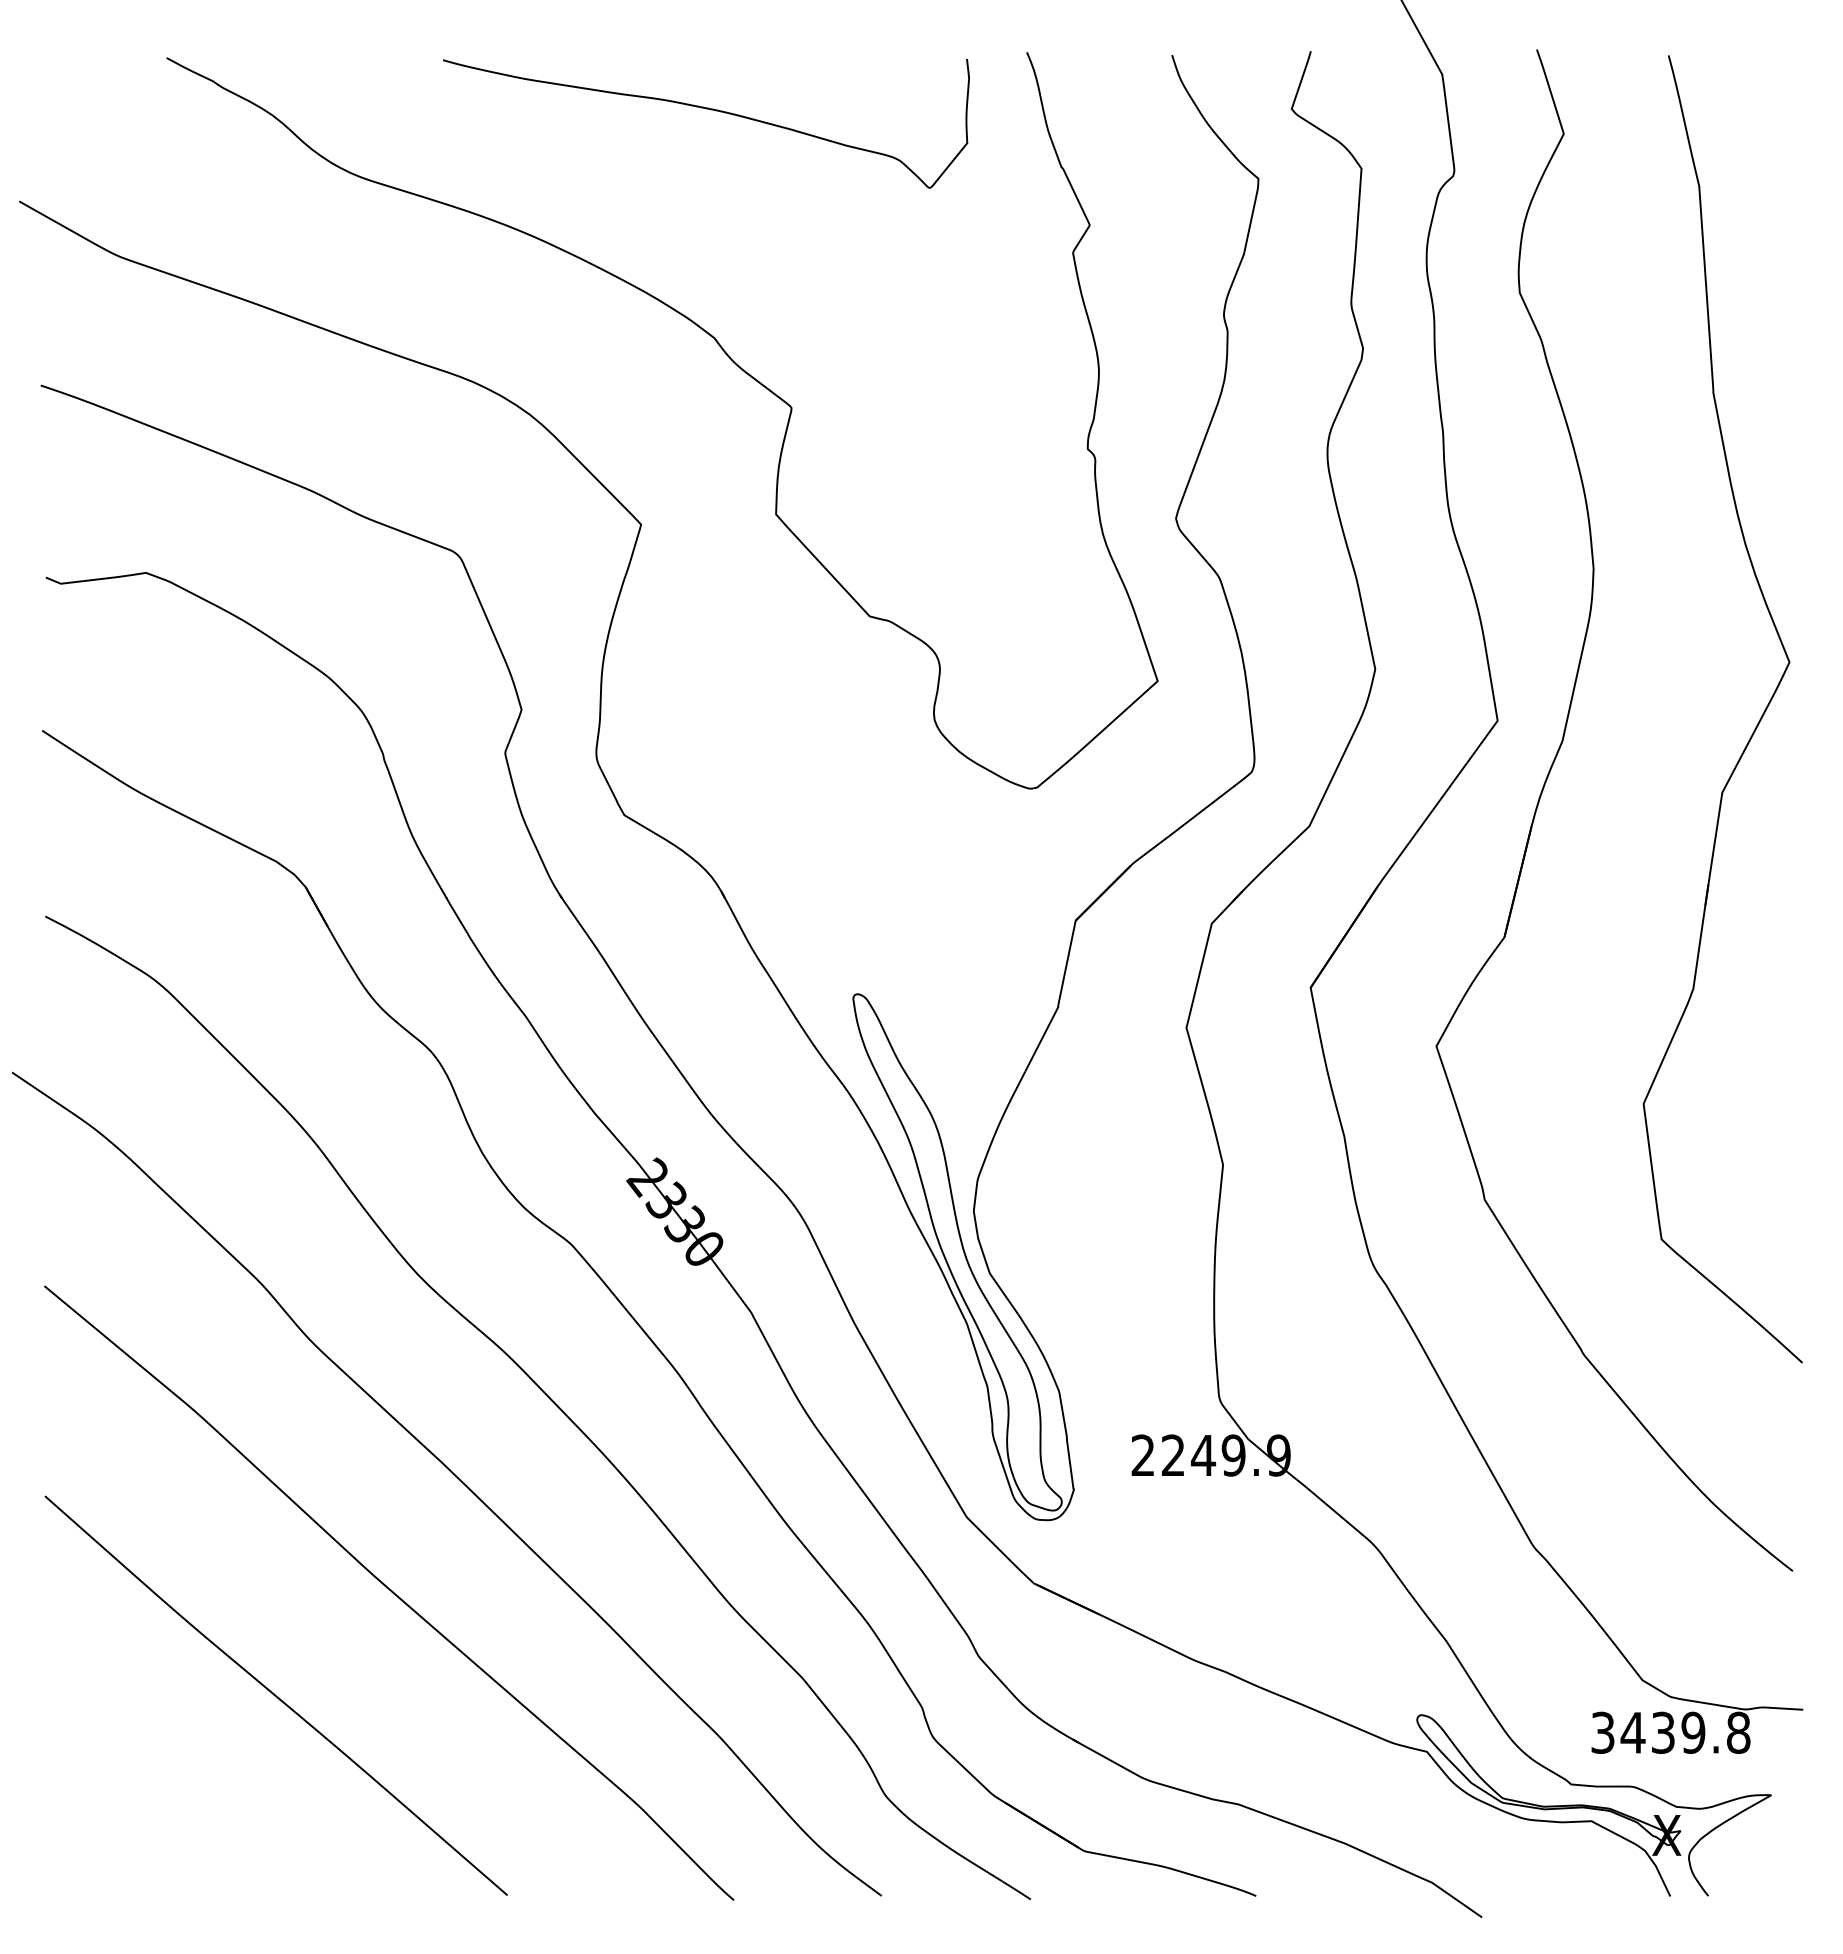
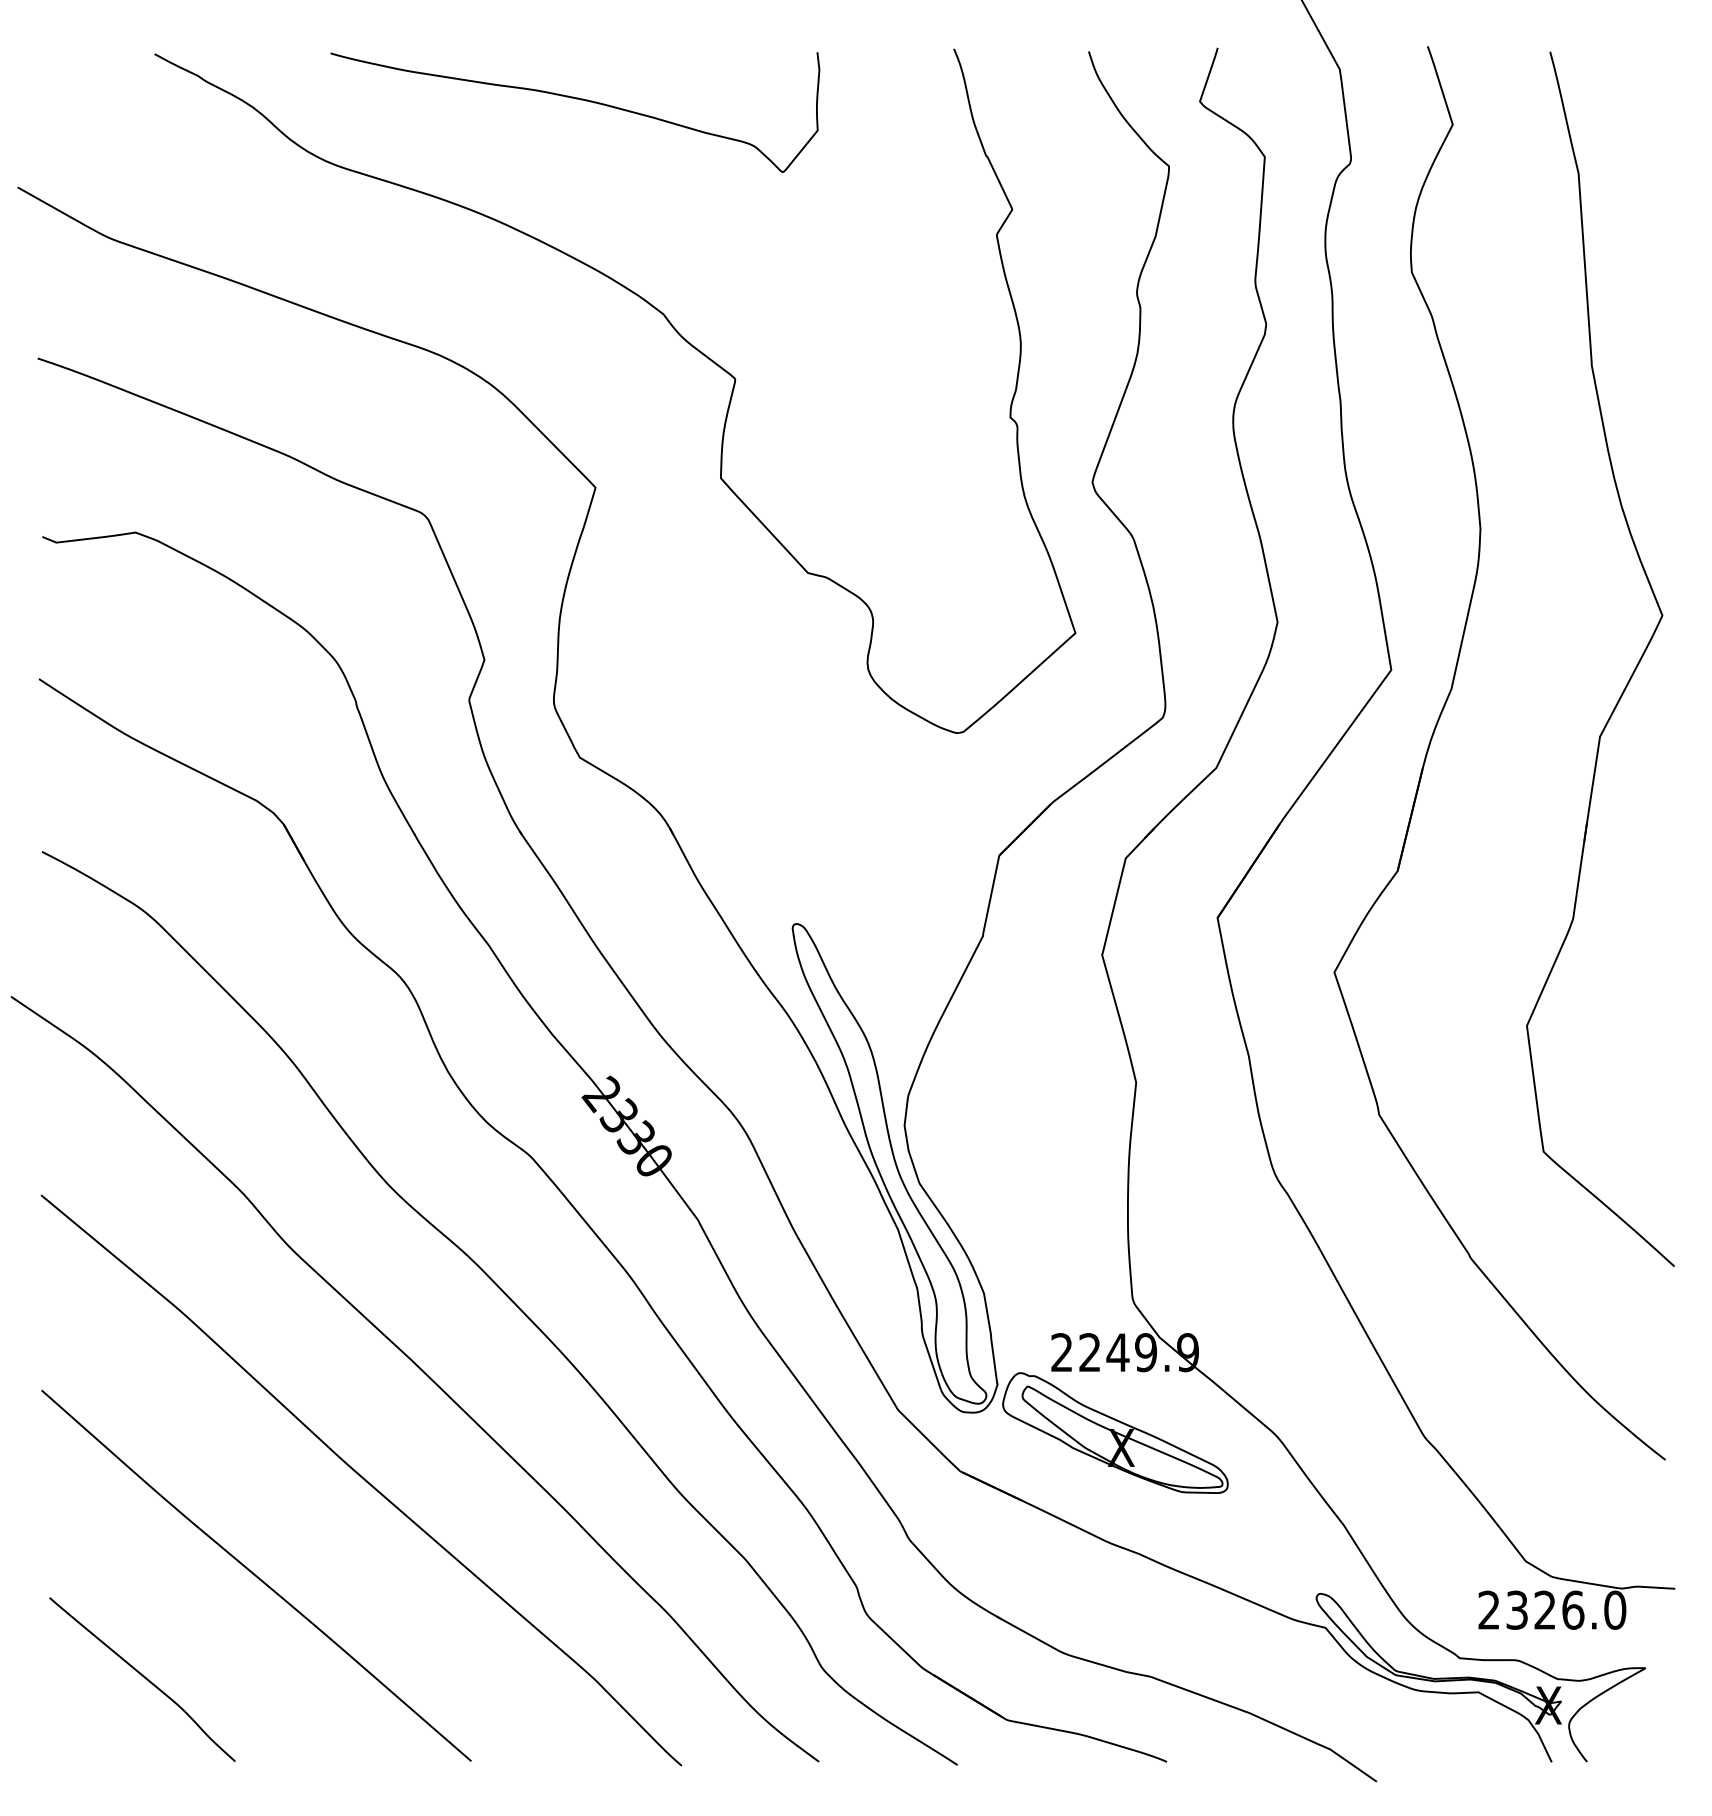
curve: (711, 110) -> (580, 100), moved
part: (1200, 1541) -> (1115, 1432), added
text: (1670, 1732) -> (1551, 1609), 3439.8 -> 2326.0
curve: (155, 1805) -> (144, 1677), added

